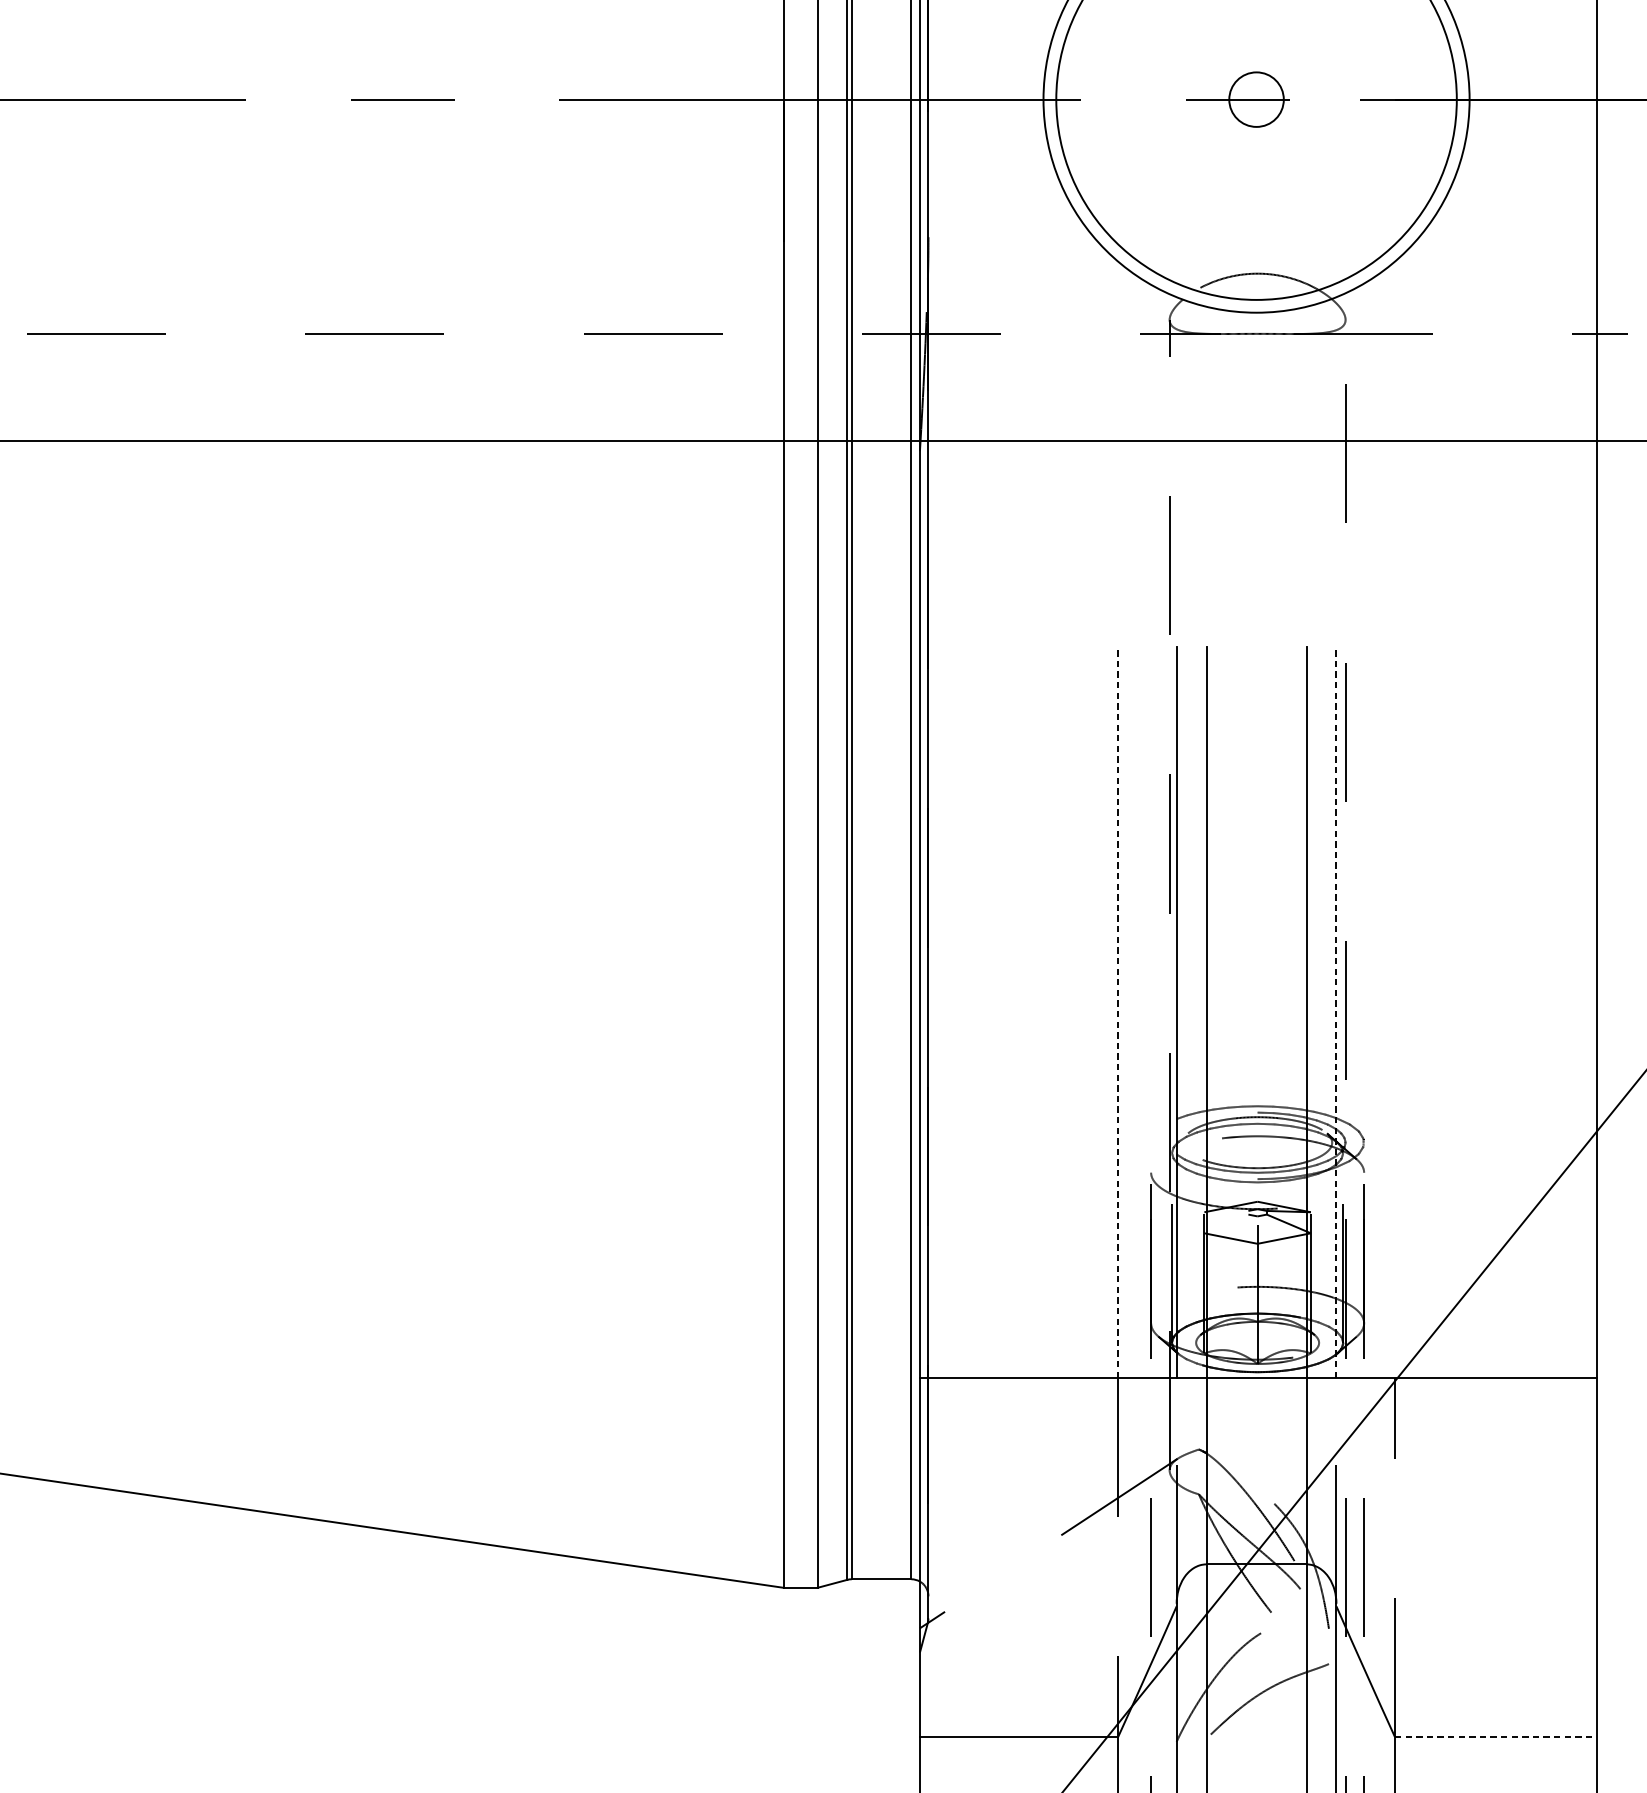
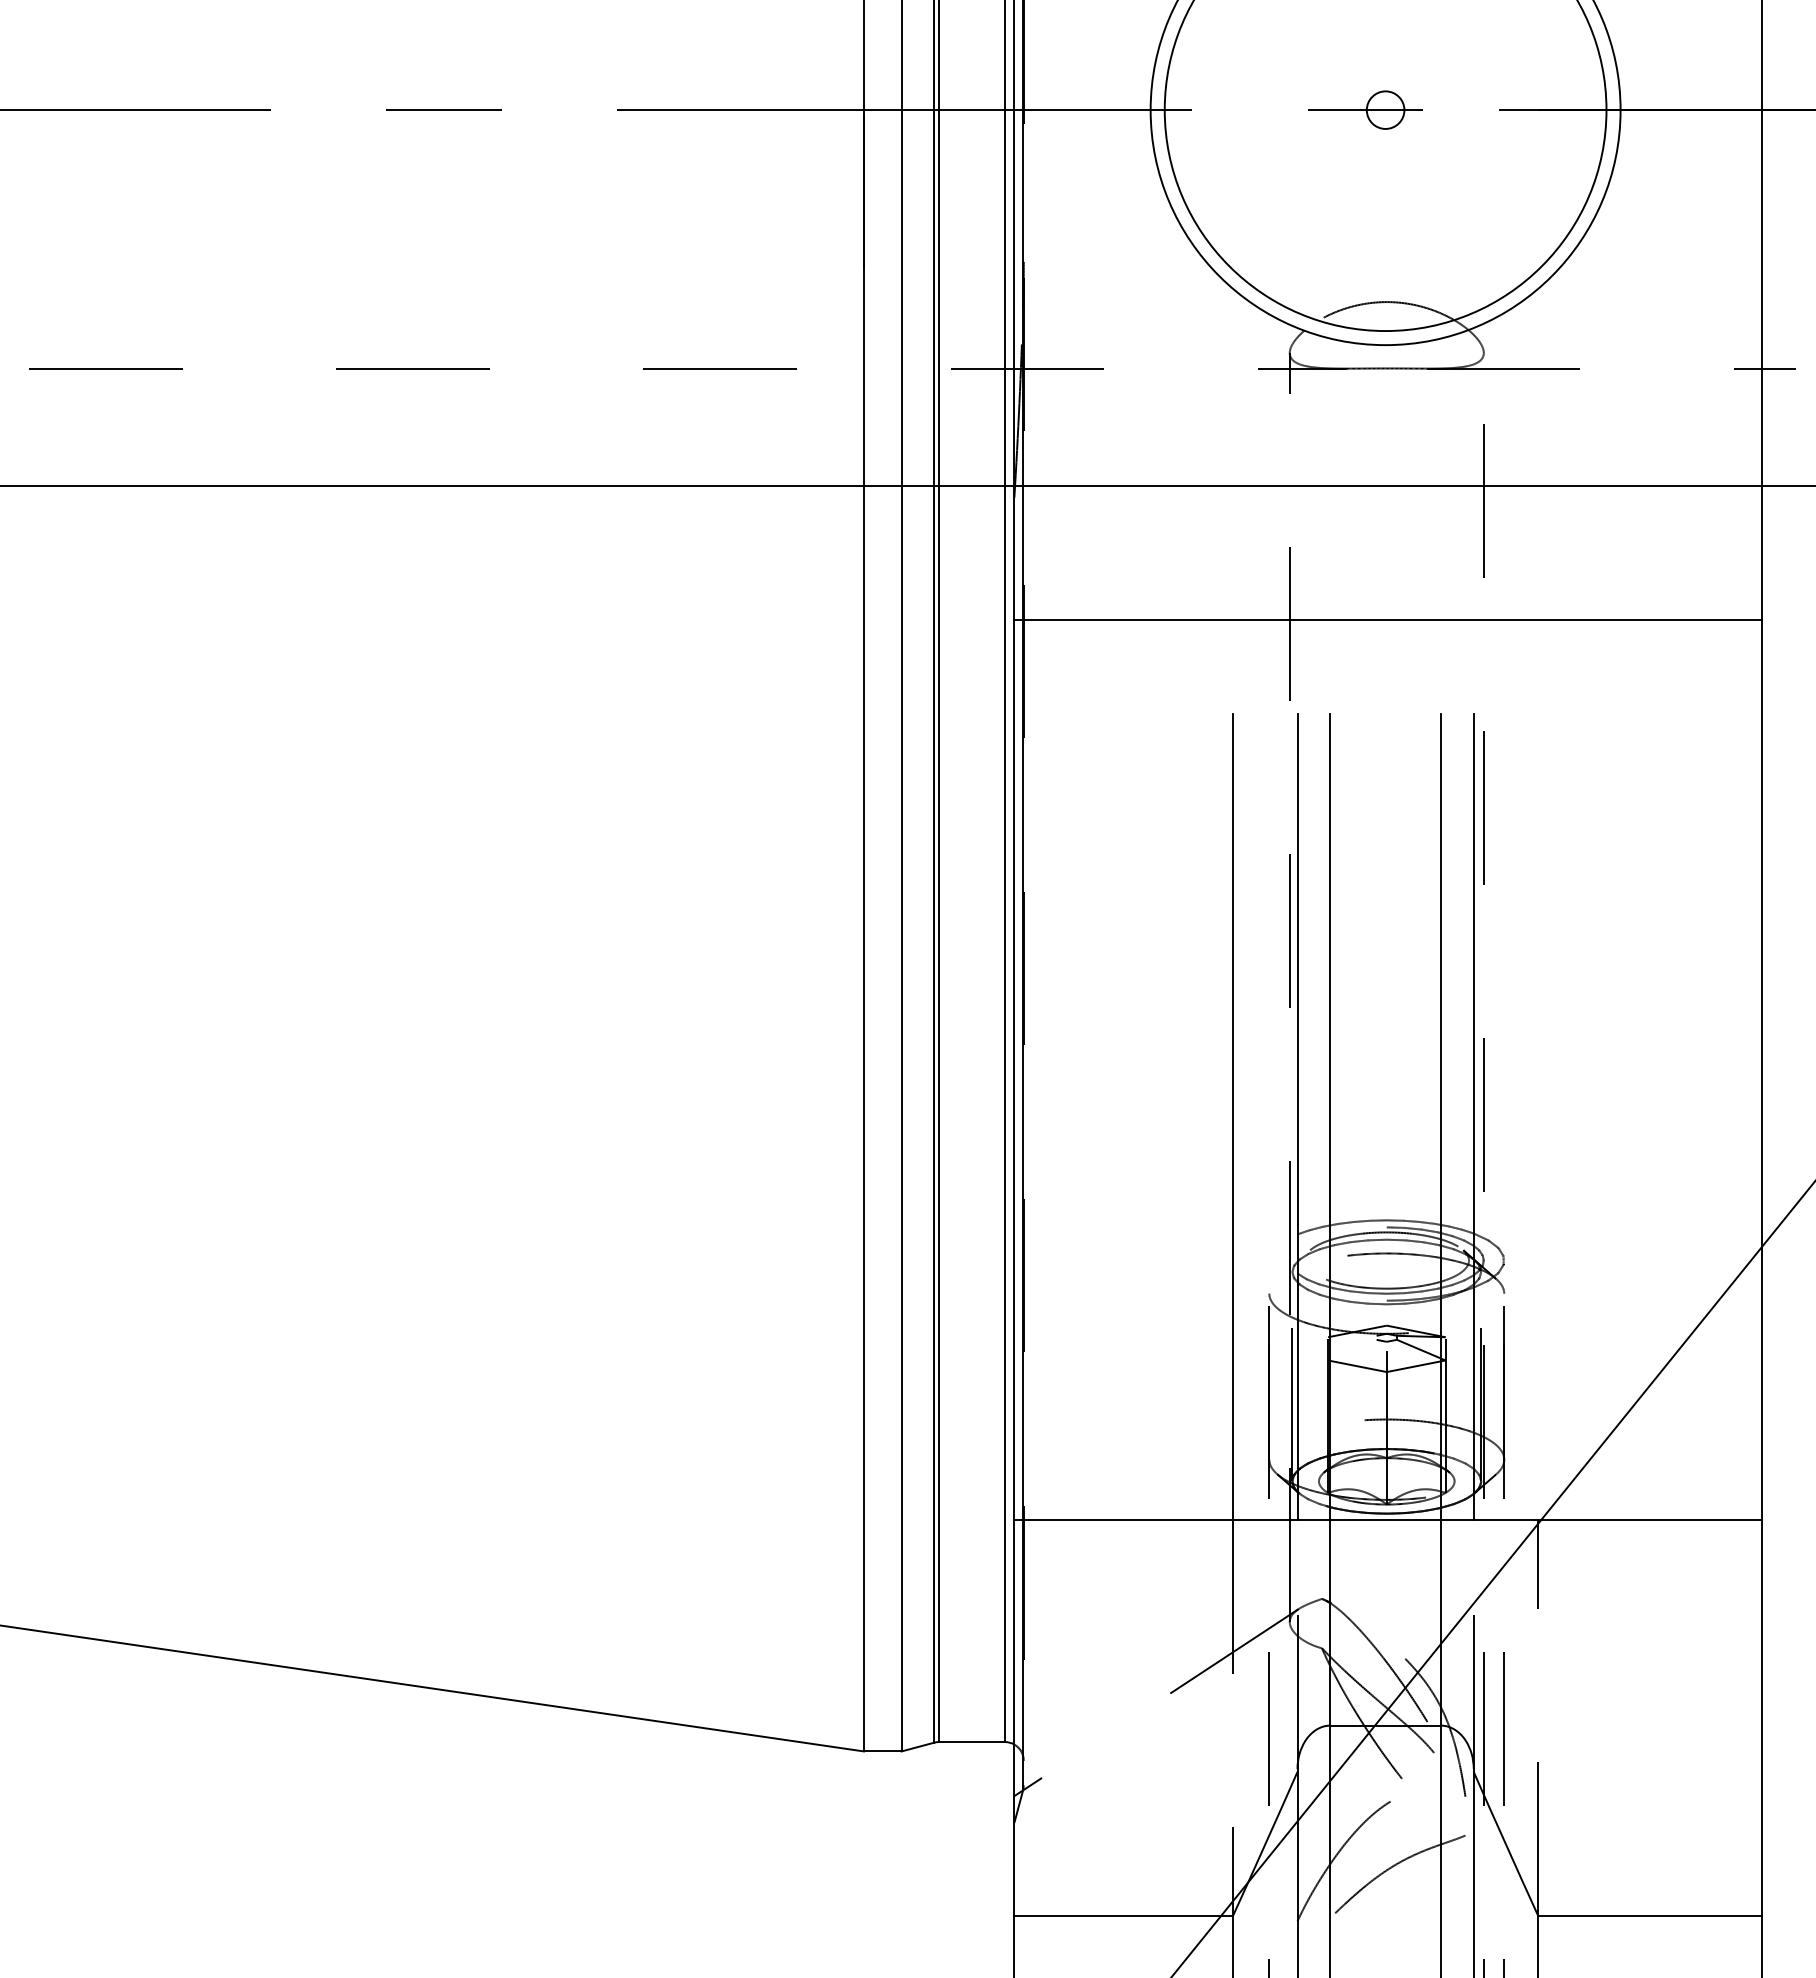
circle: (1256, 99) -> (1385, 109), size x0.62
line: (1258, 562) -> (1387, 620), added
line: (1118, 1013) -> (1233, 1117), dashed -> solid
line: (1336, 1013) -> (1473, 1117), dashed -> solid
line: (1495, 1736) -> (1649, 1915), dashed -> solid

